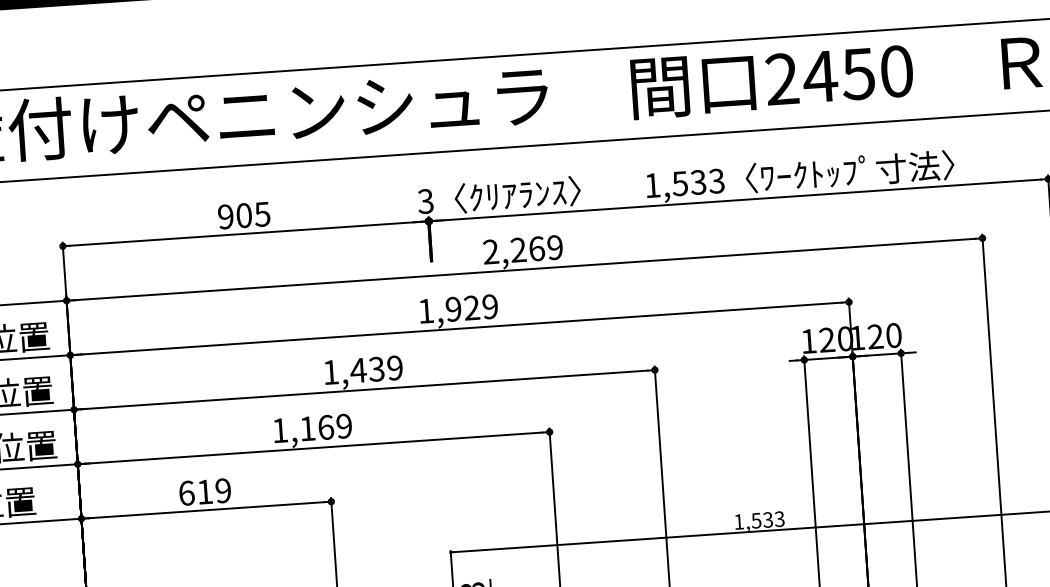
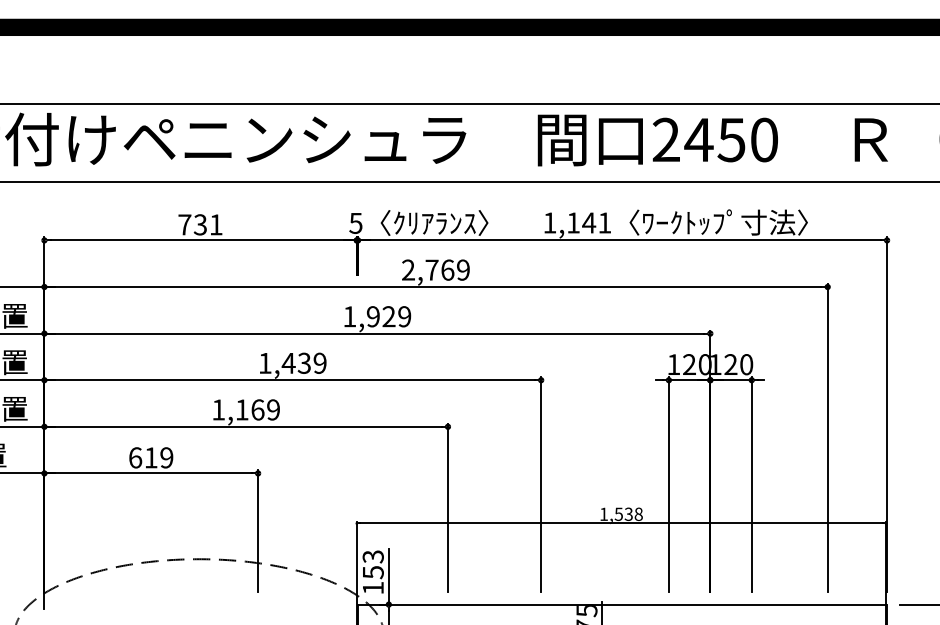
text: (697, 181) -> (588, 222), 1,533 -> 1,141
text: (426, 200) -> (356, 222), 3 -> 5
text: (244, 215) -> (200, 224), 905 -> 731
text: (517, 249) -> (431, 269), 2,269 -> 2,769
text: (779, 518) -> (638, 513), 1,533 -> 1,538

